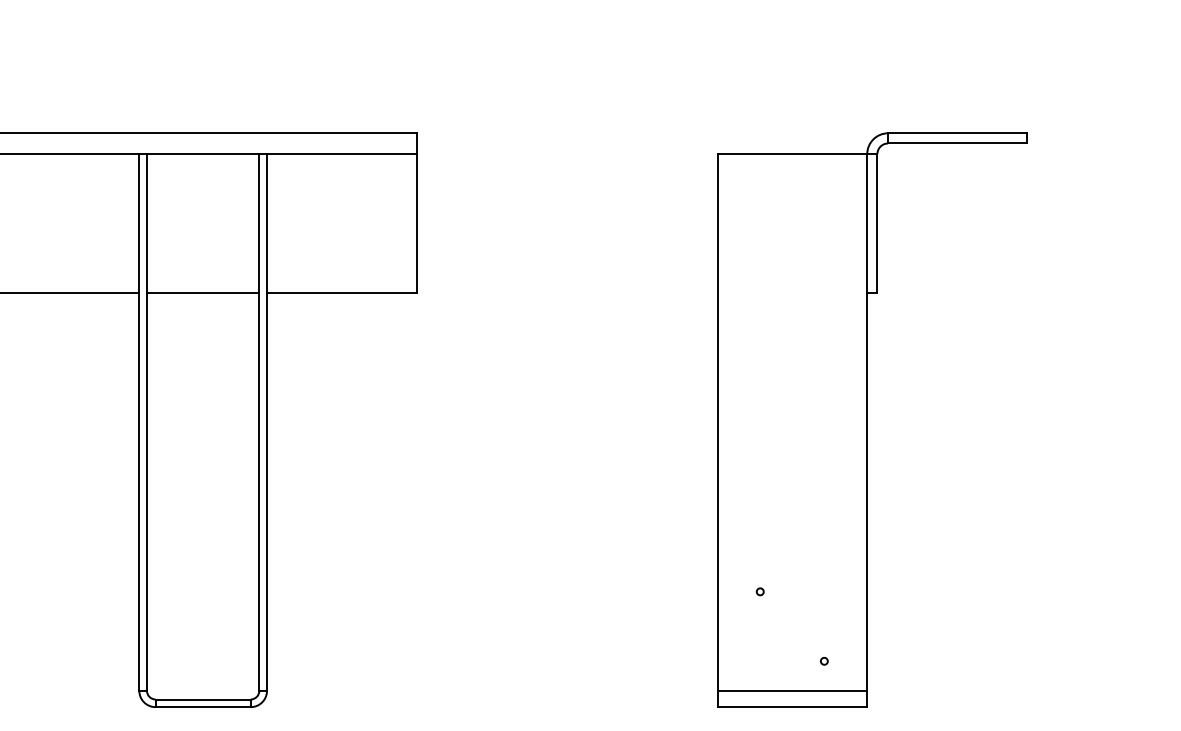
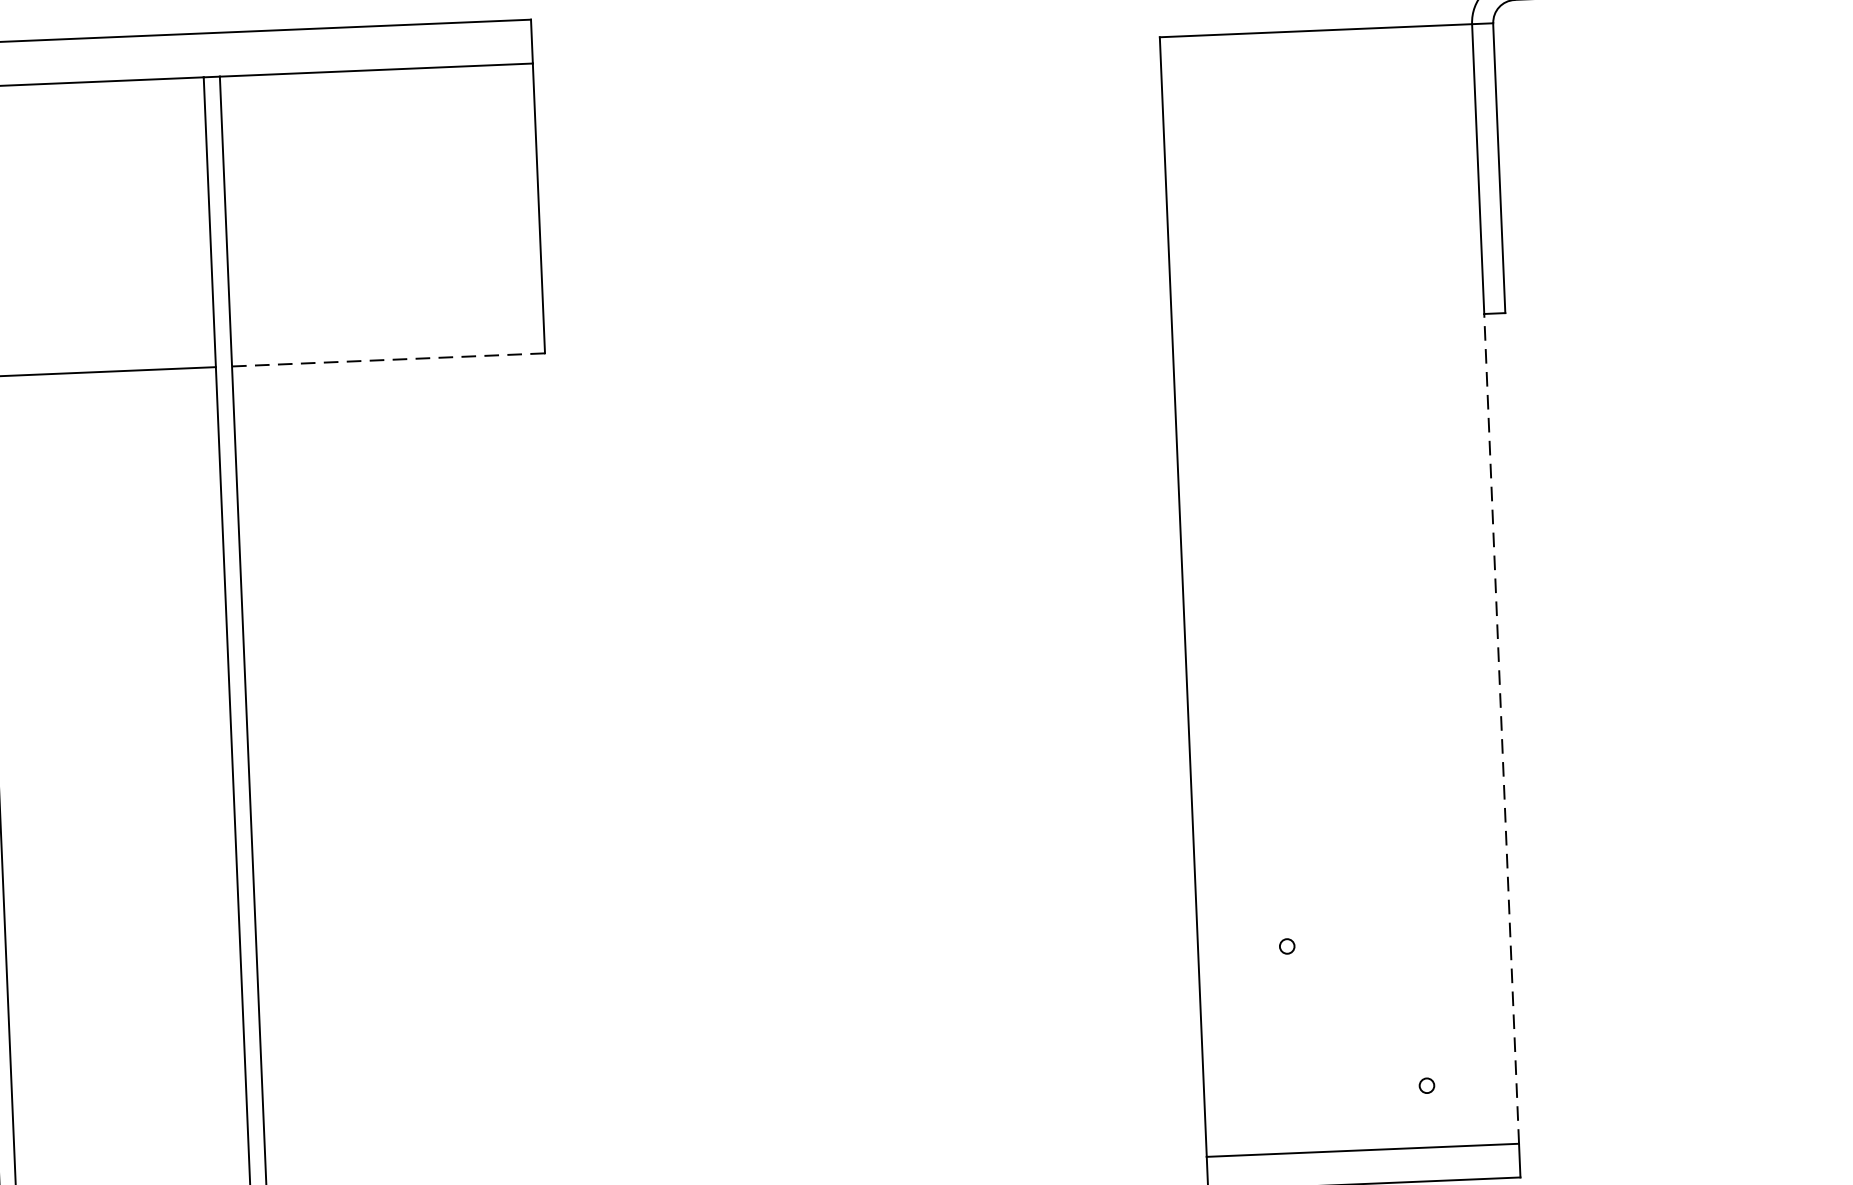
line: (342, 293) -> (389, 360), solid -> dashed
line: (867, 492) -> (1502, 729), solid -> dashed

